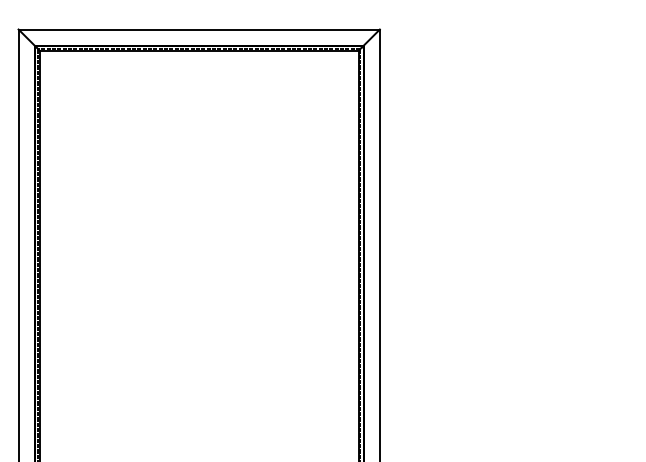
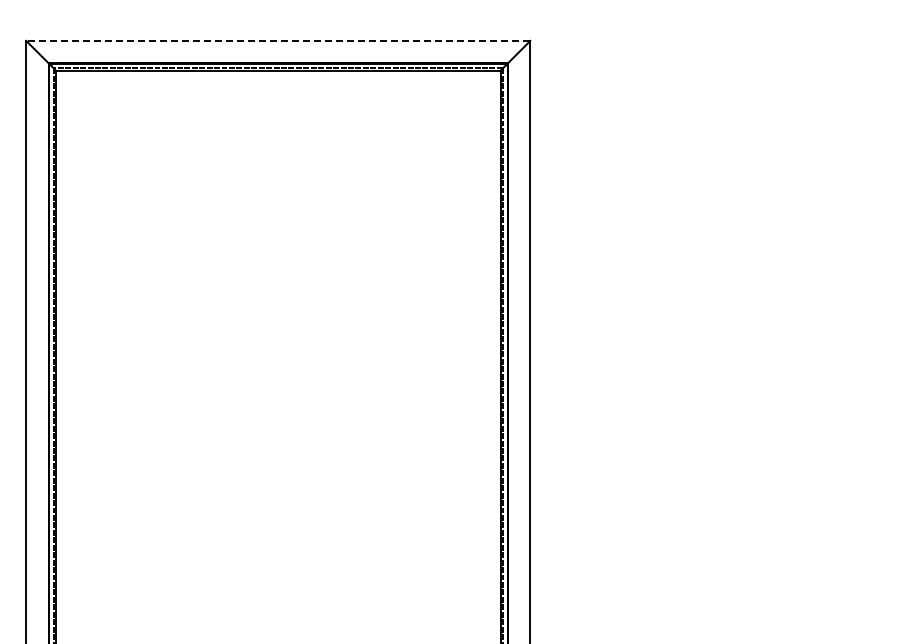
line: (198, 29) -> (277, 40), solid -> dashed

